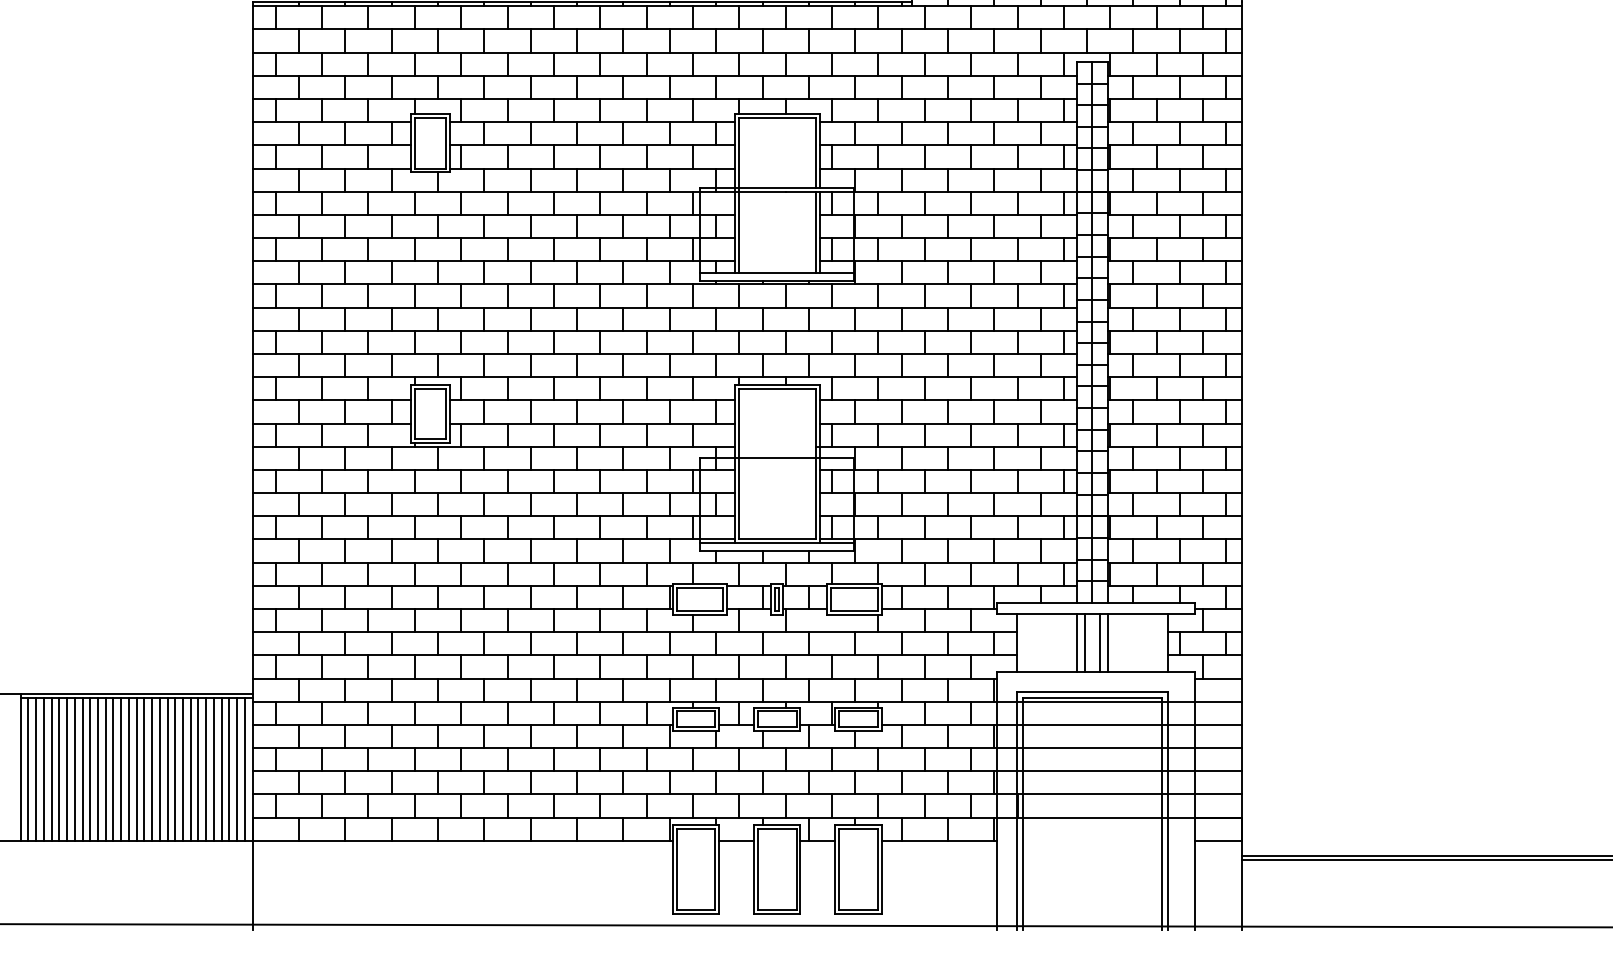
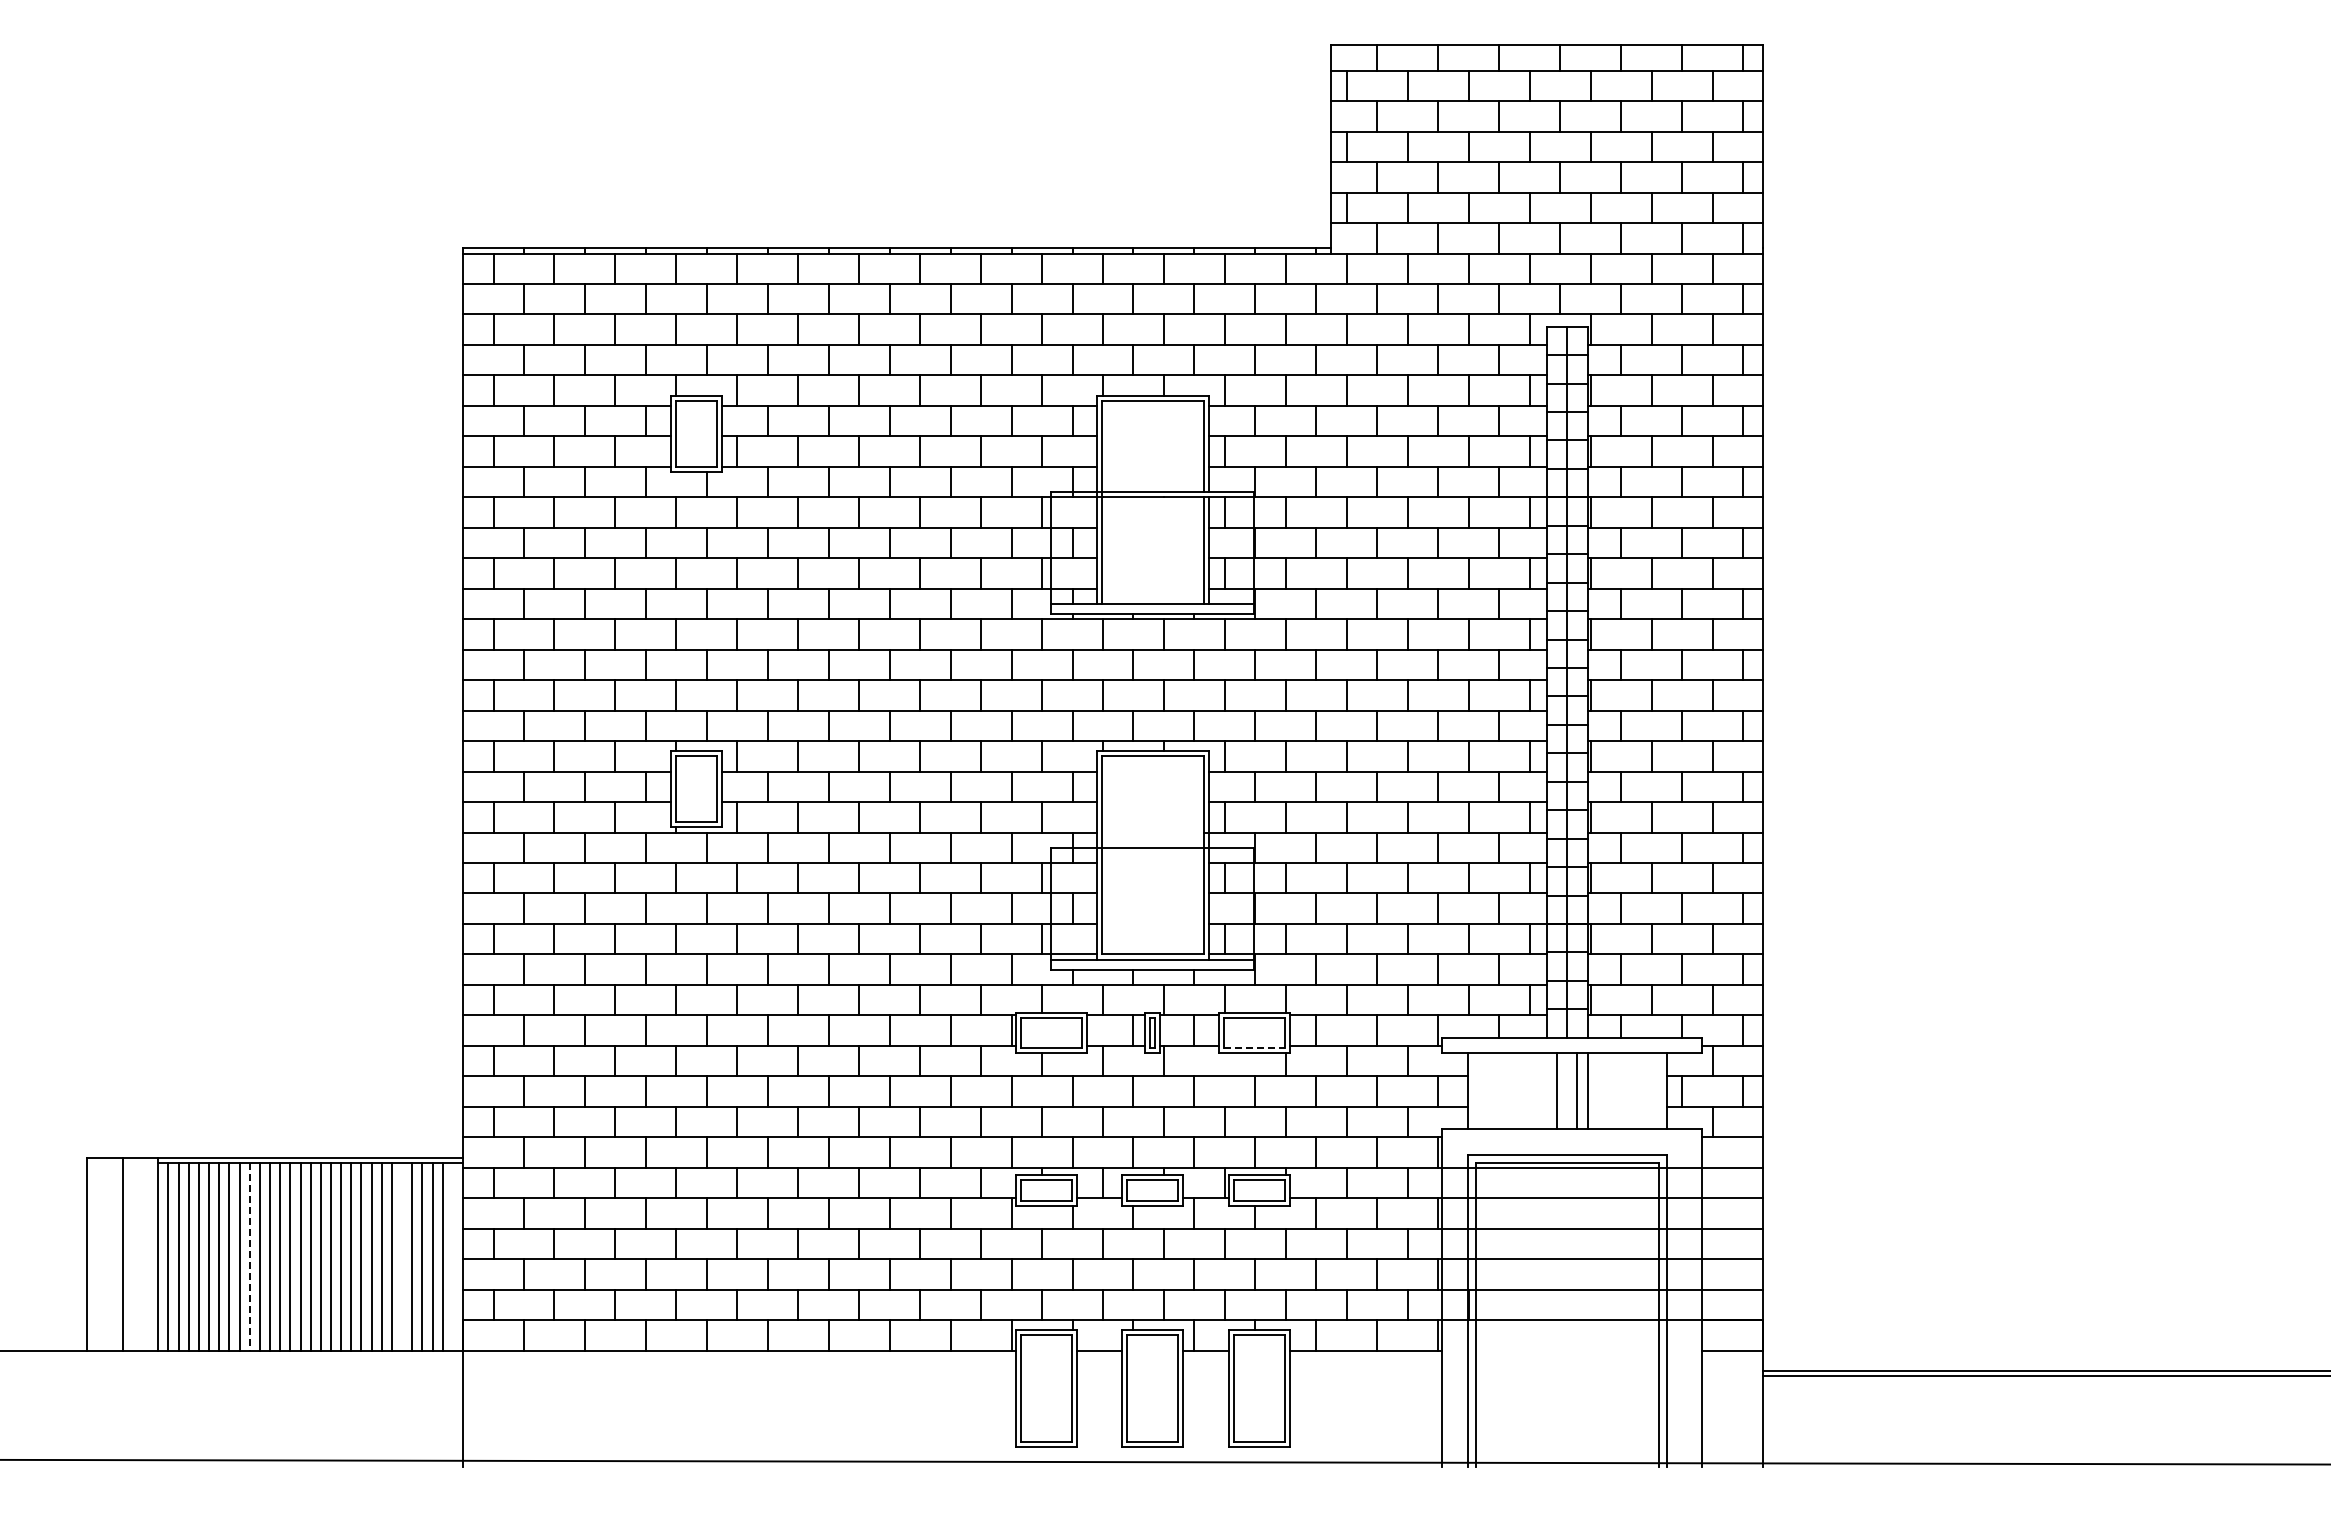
line: (854, 611) -> (1254, 1048), solid -> dashed
line: (1076, 642) -> (1546, 1090), removed
line: (90, 769) -> (249, 1256), solid -> dashed
line: (206, 769) -> (402, 1256), removed
line: (244, 769) -> (452, 1256), removed

